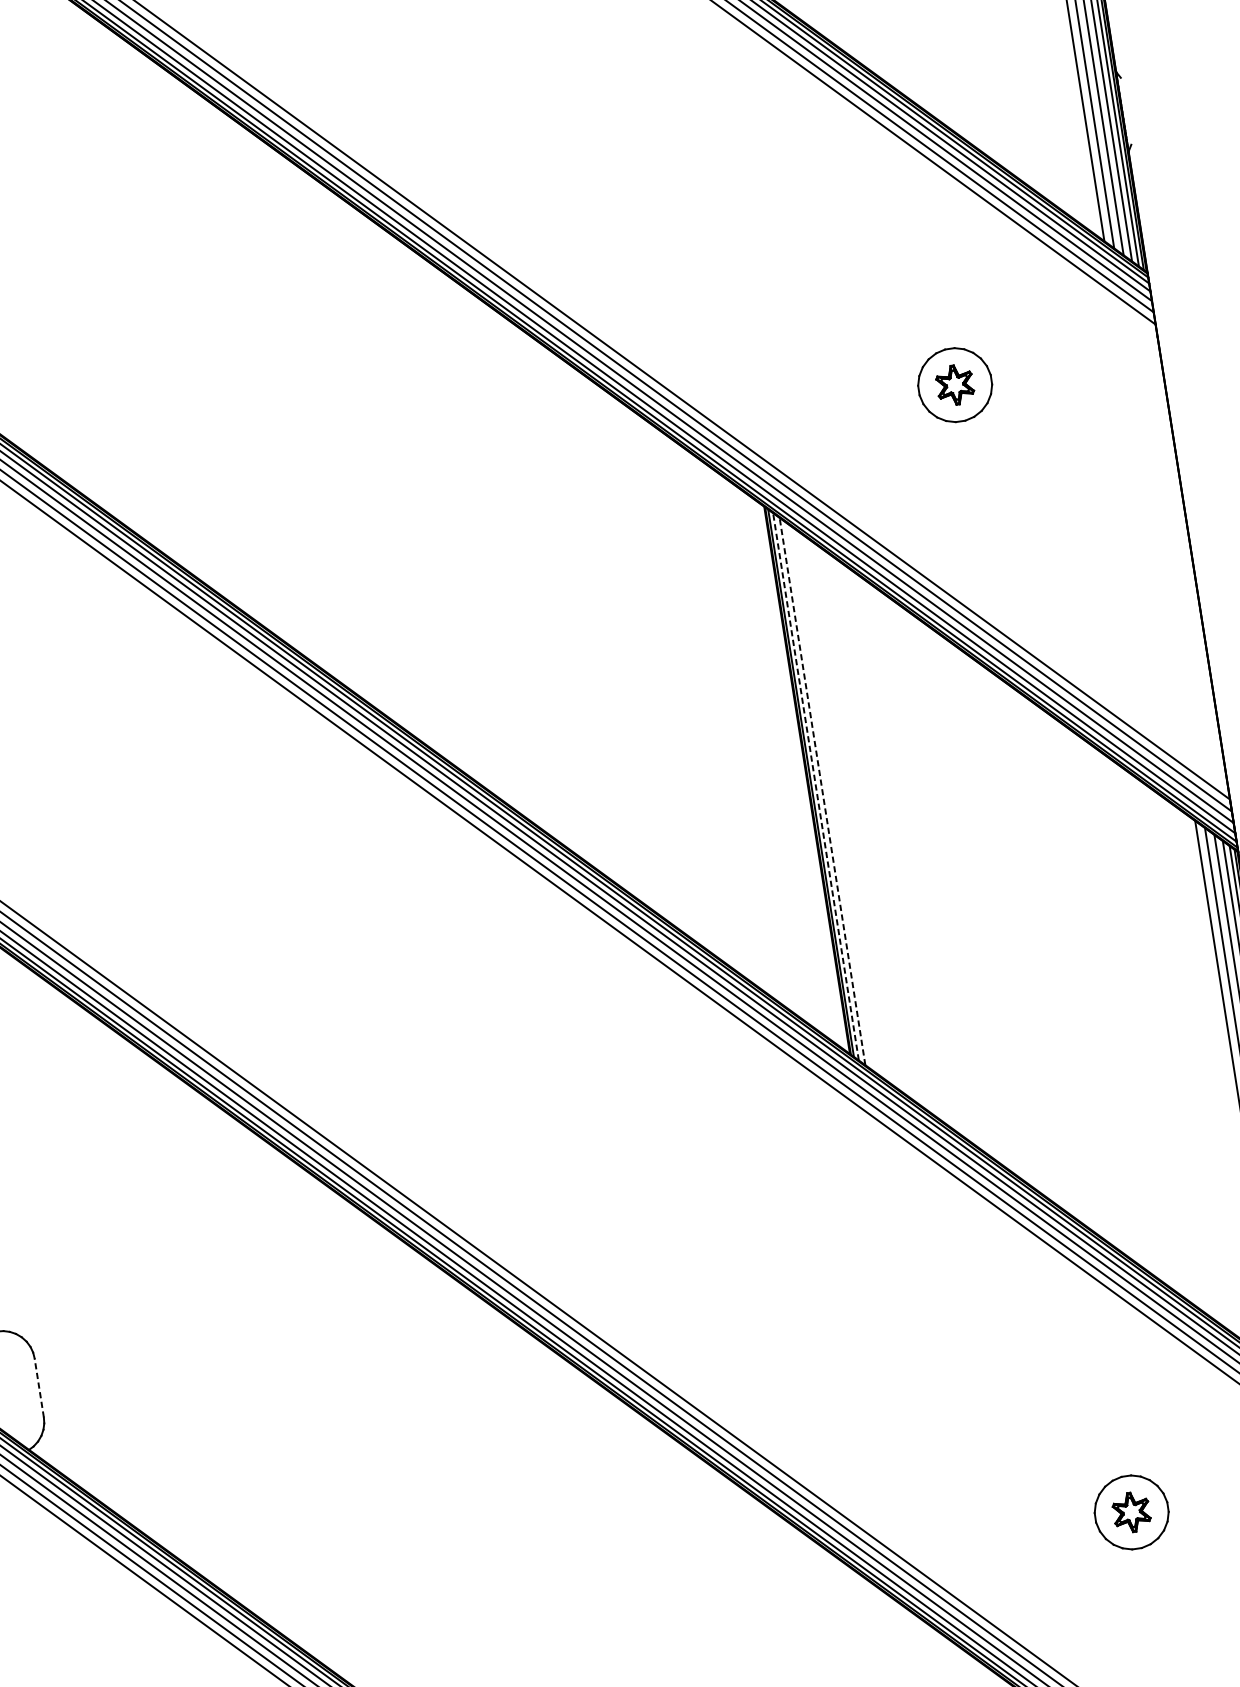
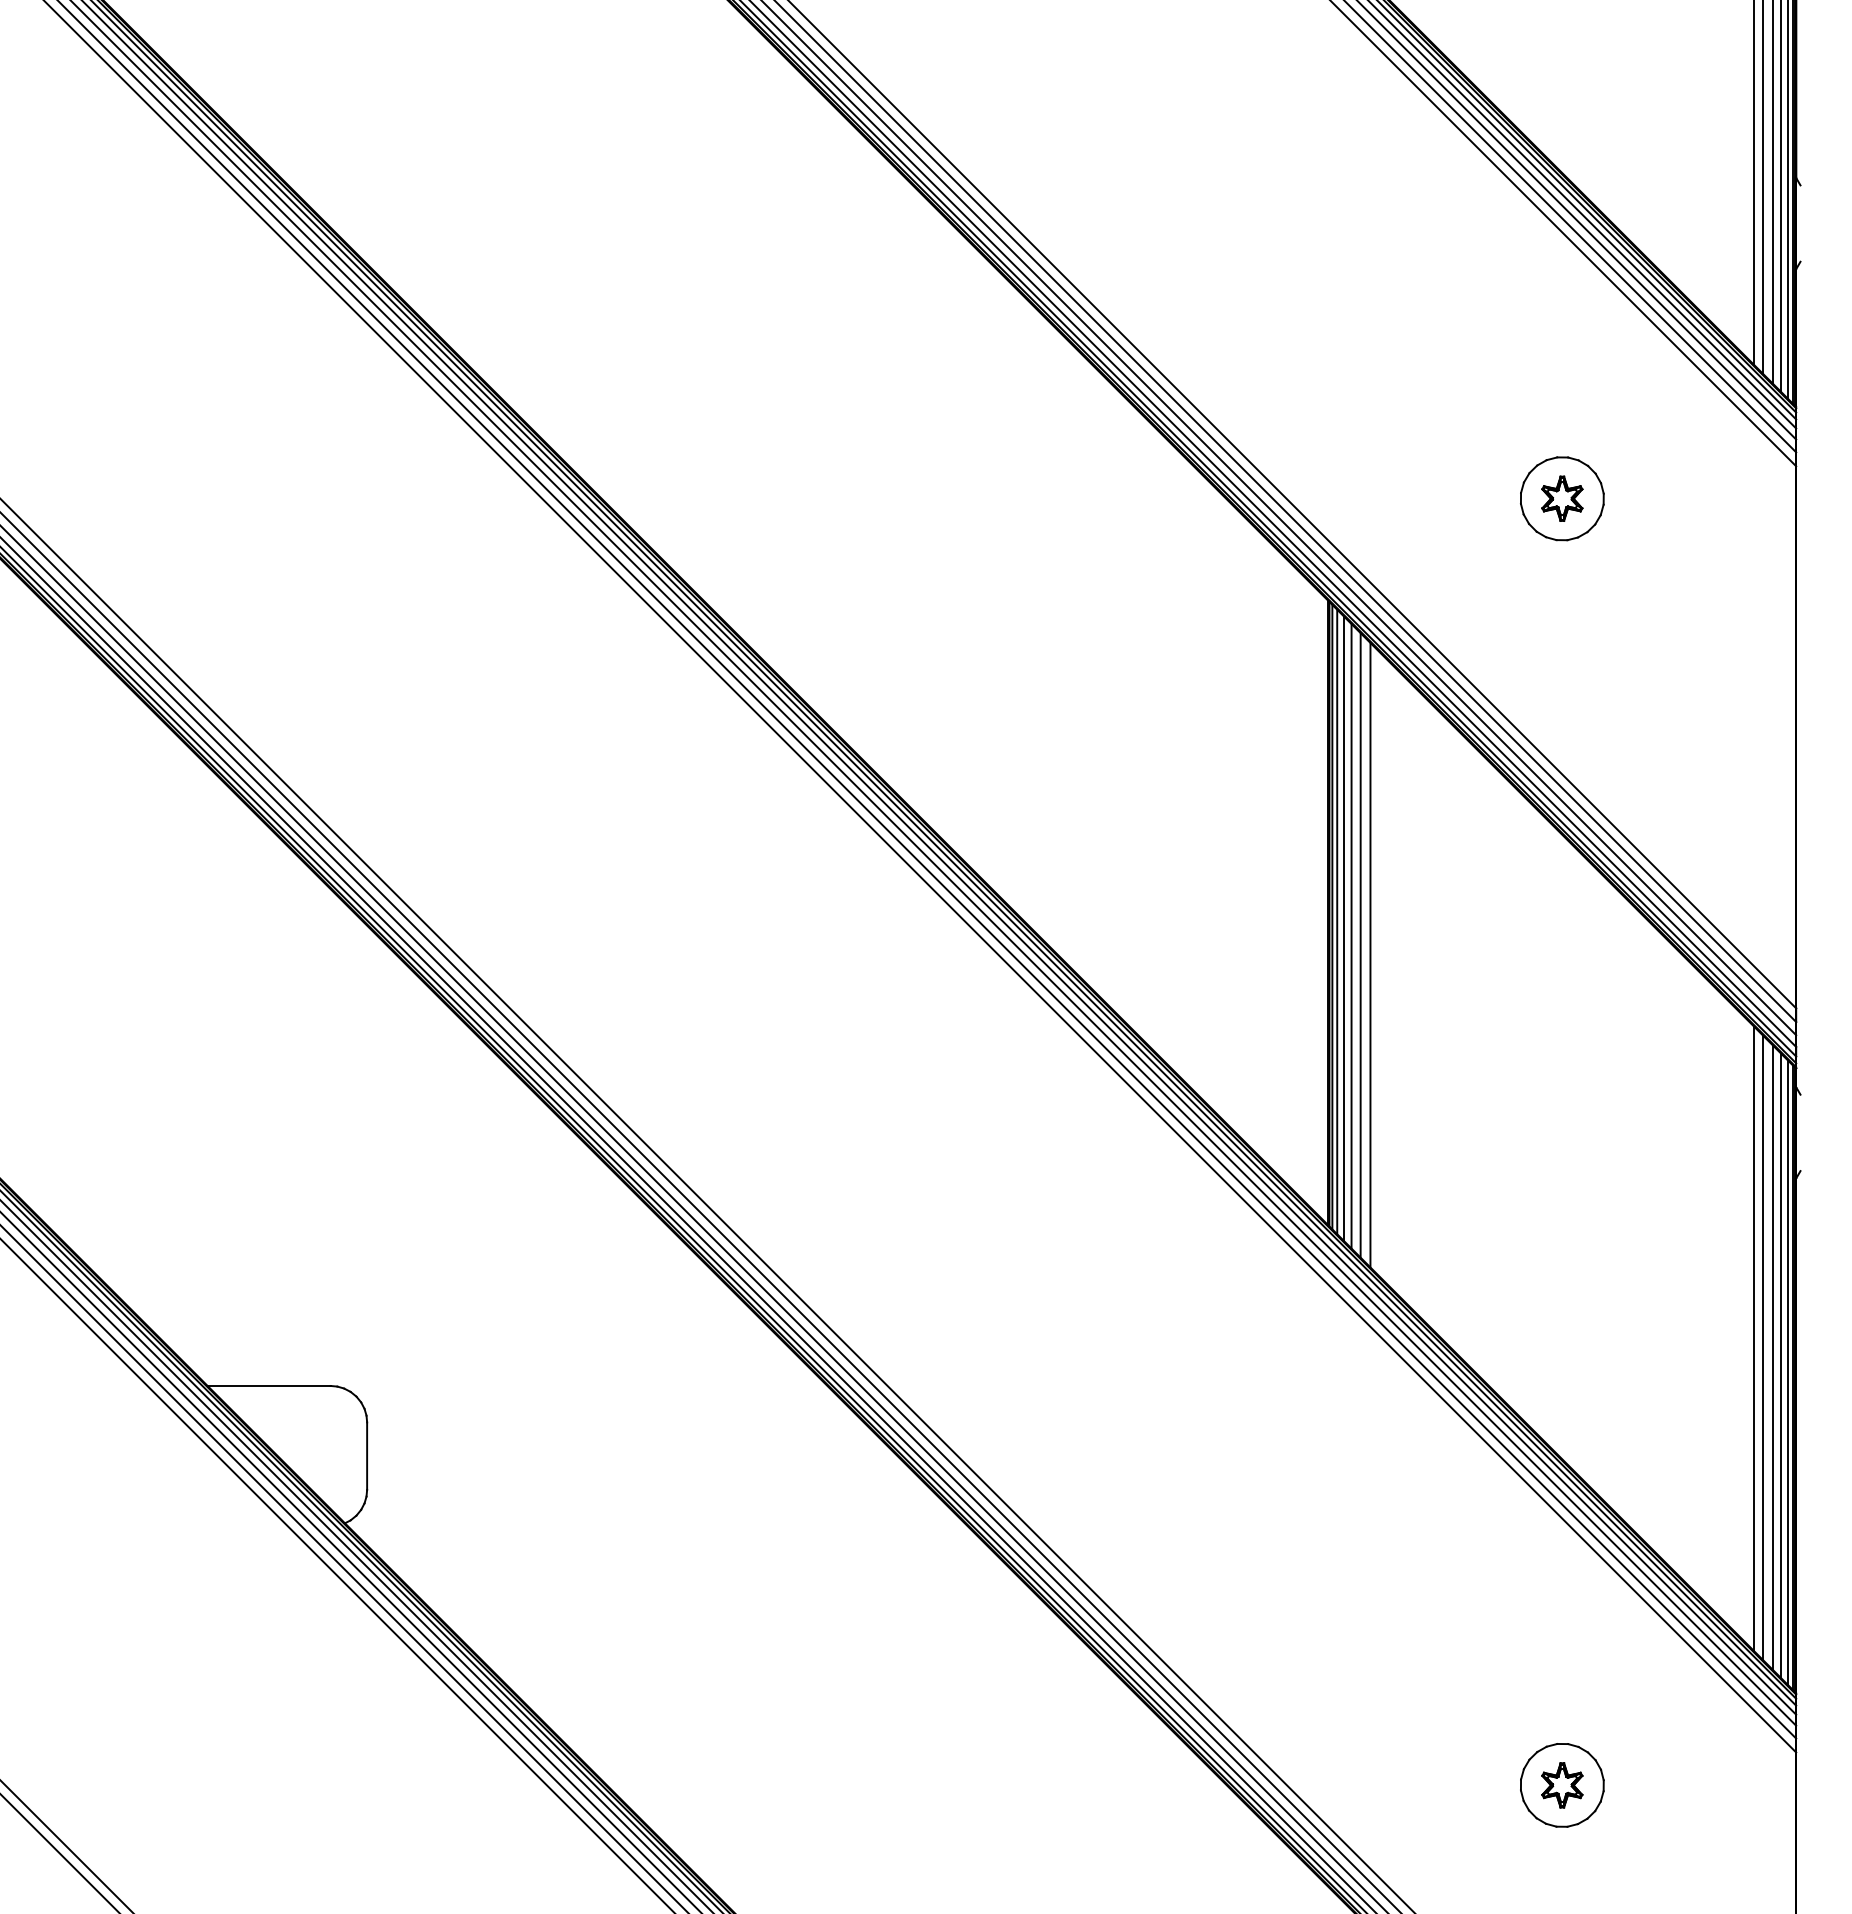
line: (816, 786) -> (1337, 921), dashed -> solid
line: (822, 790) -> (1343, 927), dashed -> solid
line: (830, 796) -> (1351, 935), added
line: (839, 803) -> (1360, 944), added
line: (849, 810) -> (1370, 954), added
line: (39, 1388) -> (367, 1456), dashed -> solid

